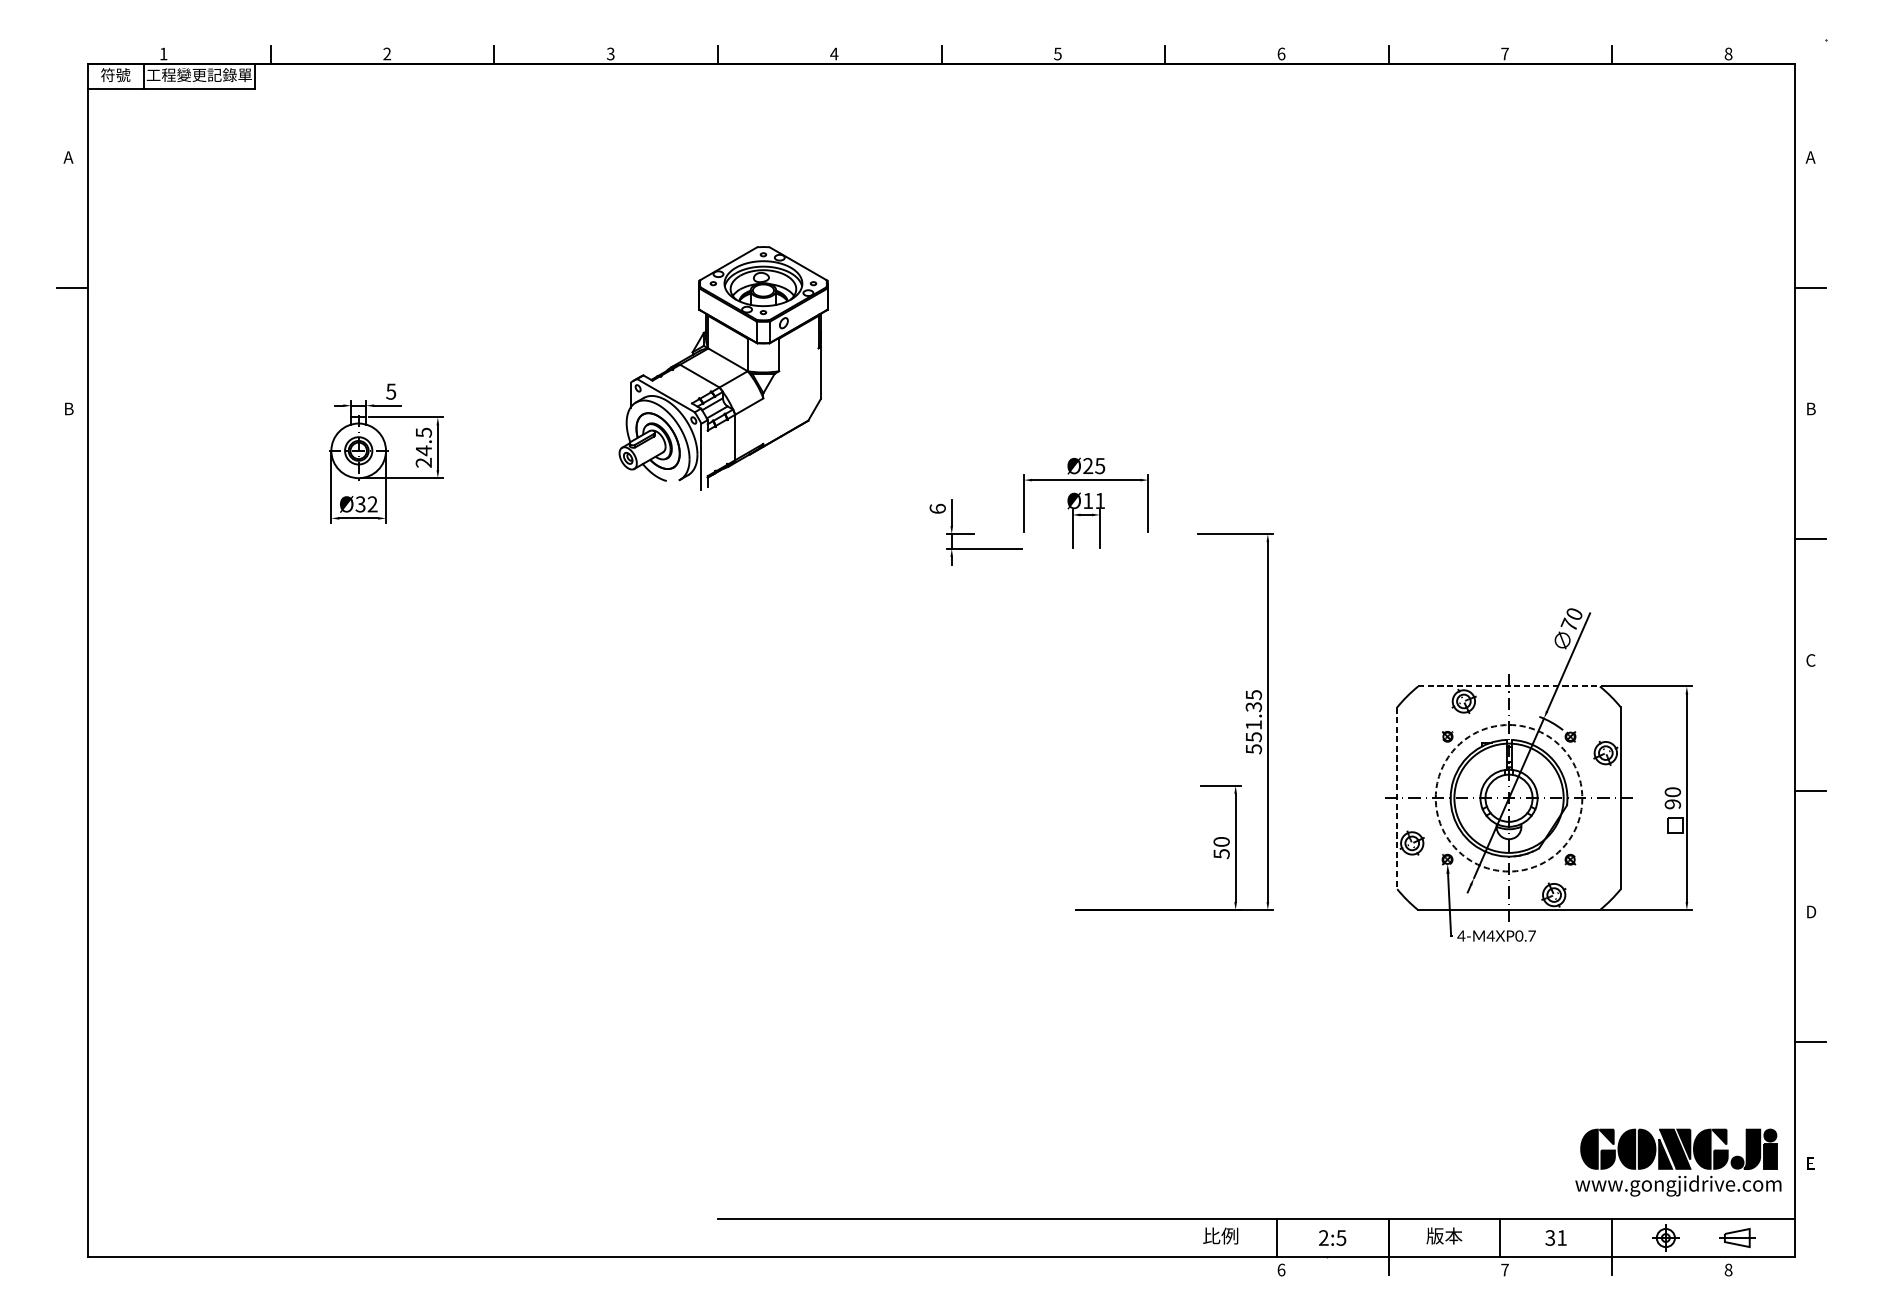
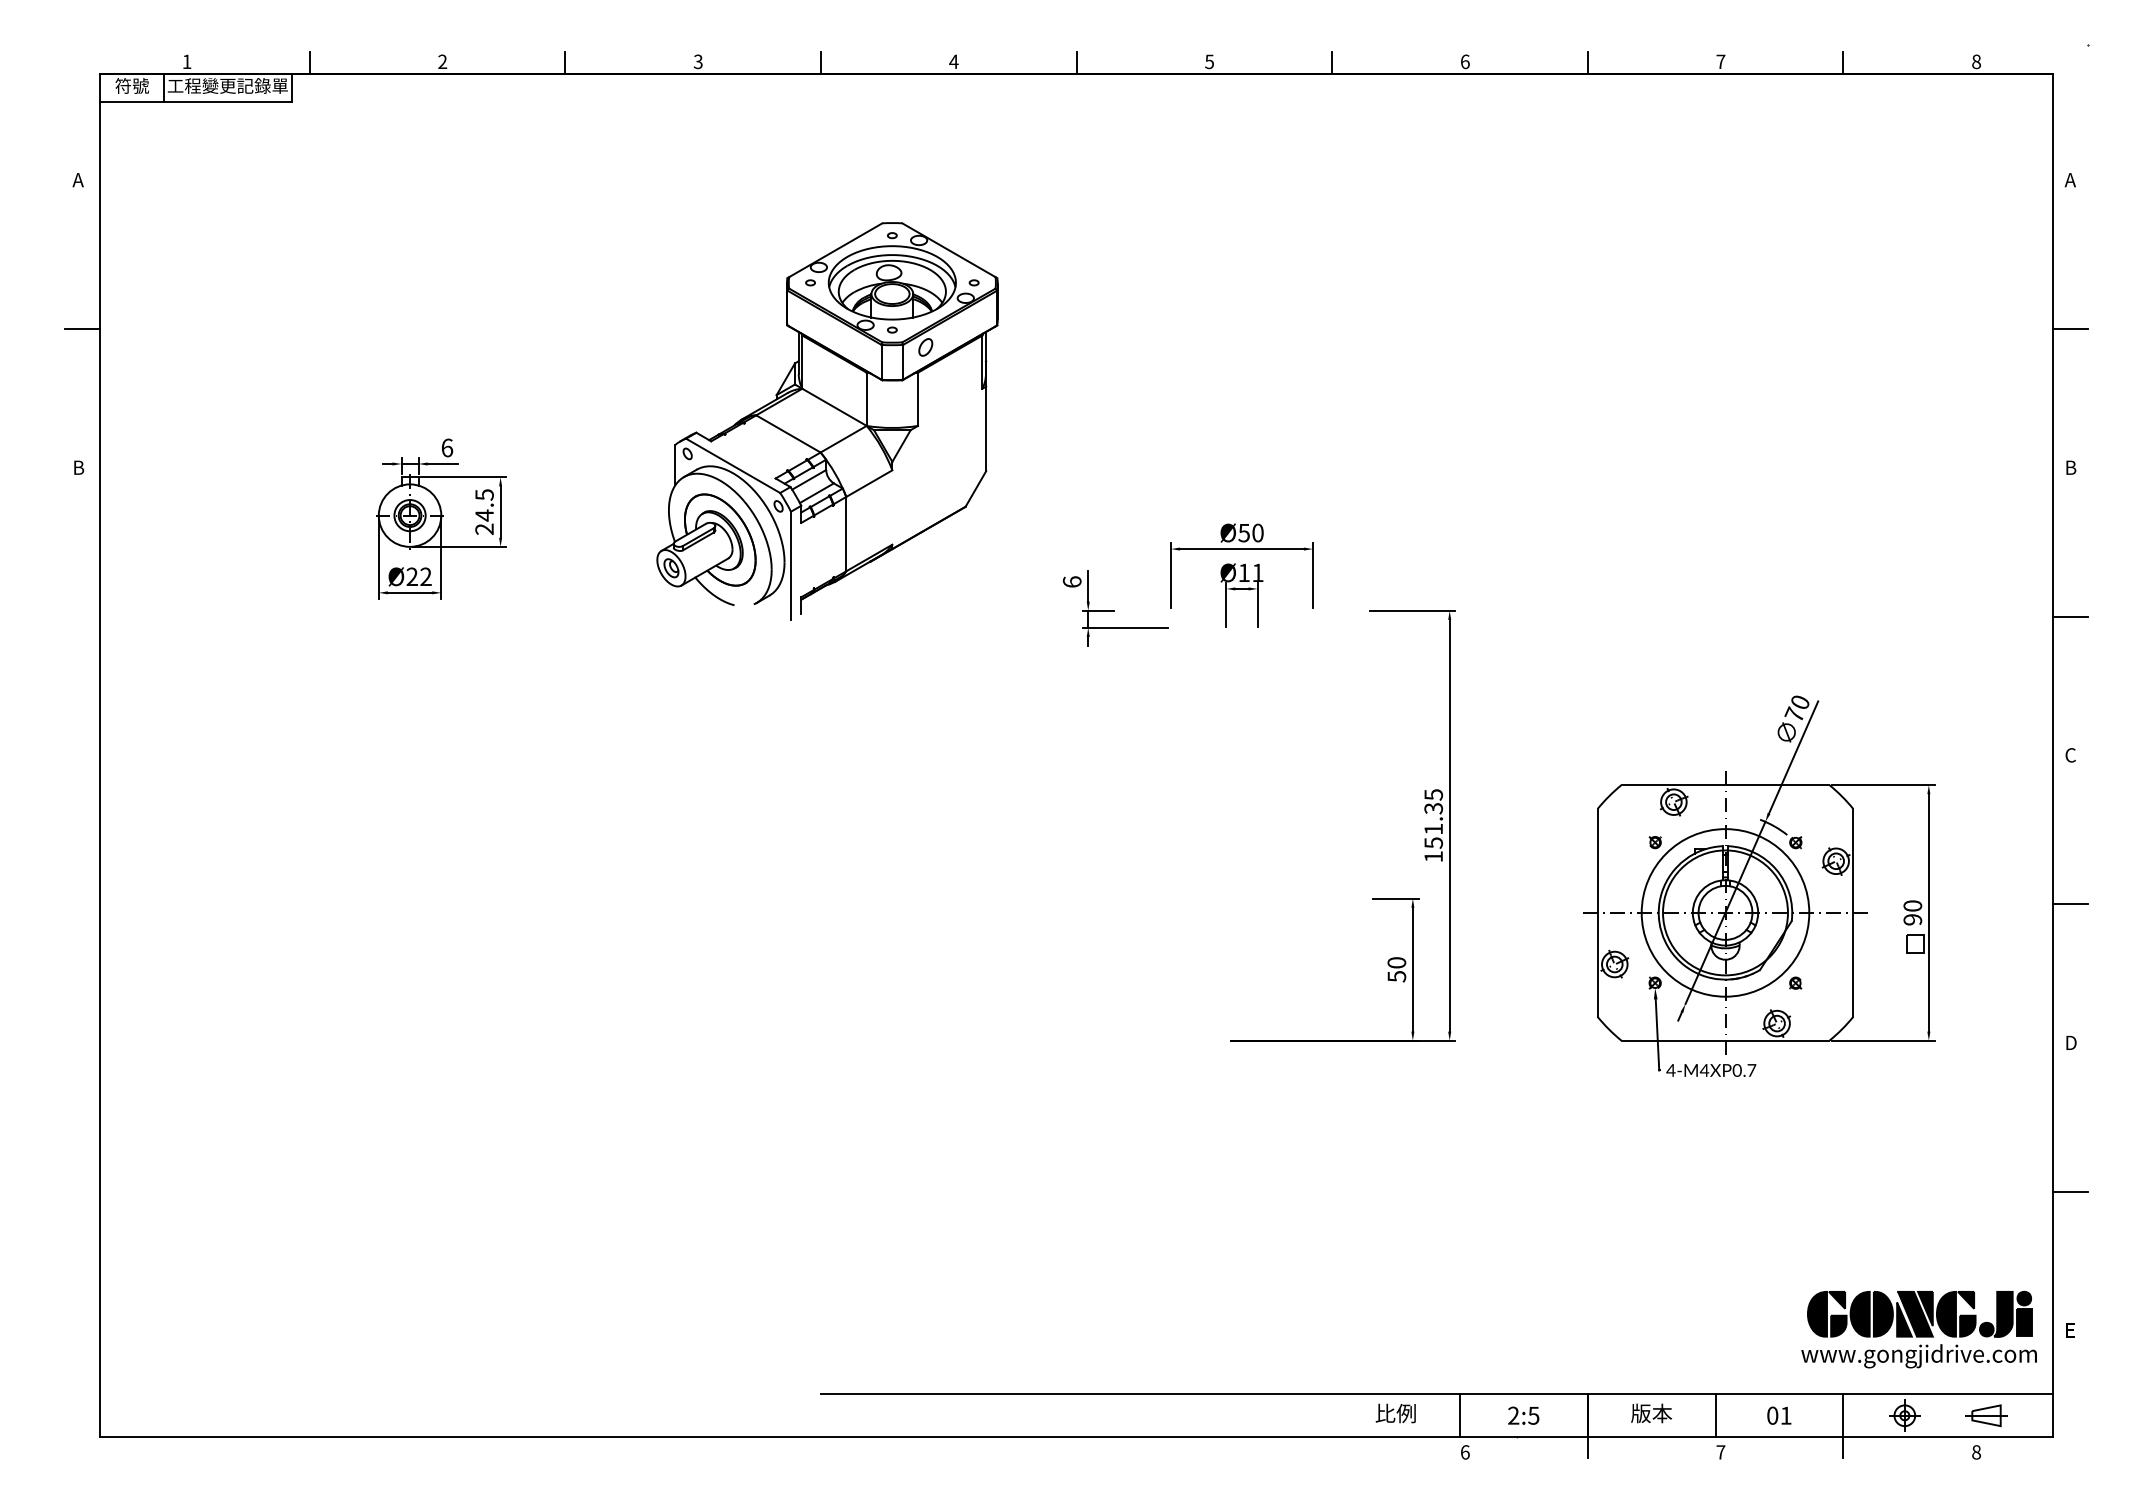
part: (723, 368) -> (827, 421), size x1.43
text: (391, 391) -> (447, 447), 5 -> 6
text: (1093, 465) -> (1250, 532), Ø25 -> Ø50
text: (359, 504) -> (411, 577), Ø32 -> Ø22
line: (1509, 686) -> (1725, 785), dashed -> solid
text: (1253, 748) -> (1433, 856), 551.35 -> 151.35
line: (1397, 797) -> (1597, 912), dashed -> solid
circle: (1509, 797) -> (1725, 912), dashed -> solid
text: (1550, 1237) -> (1772, 1415), 31 -> 01

